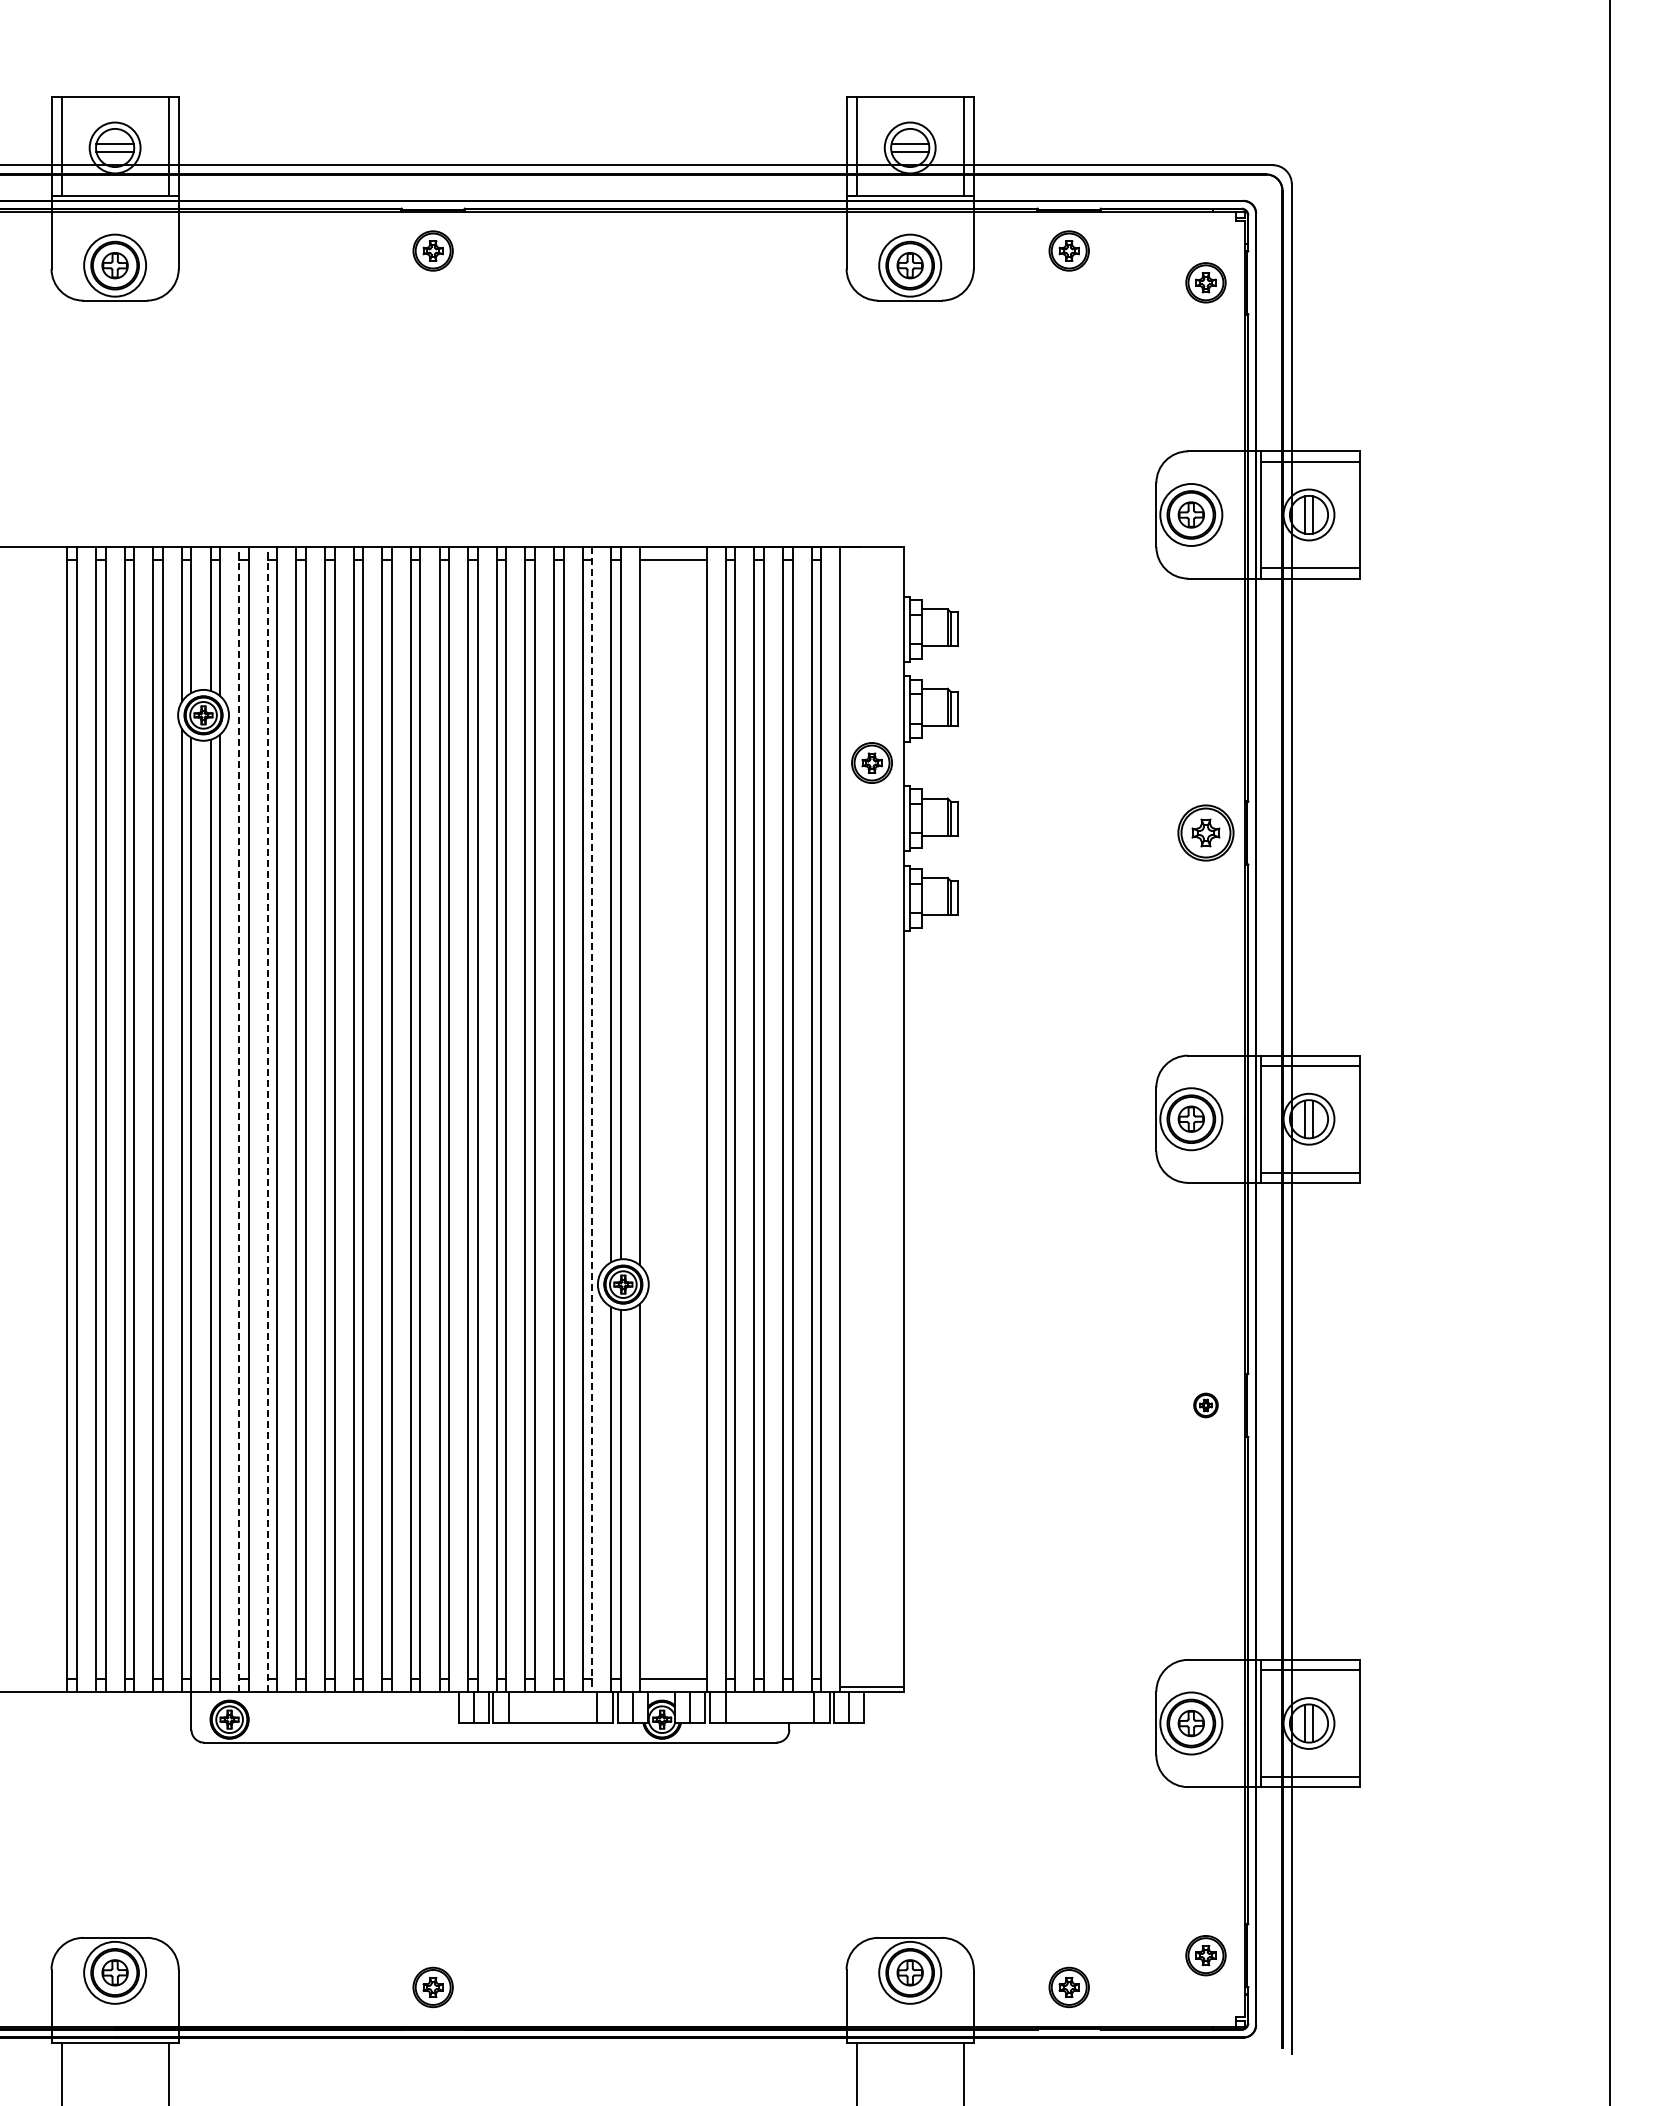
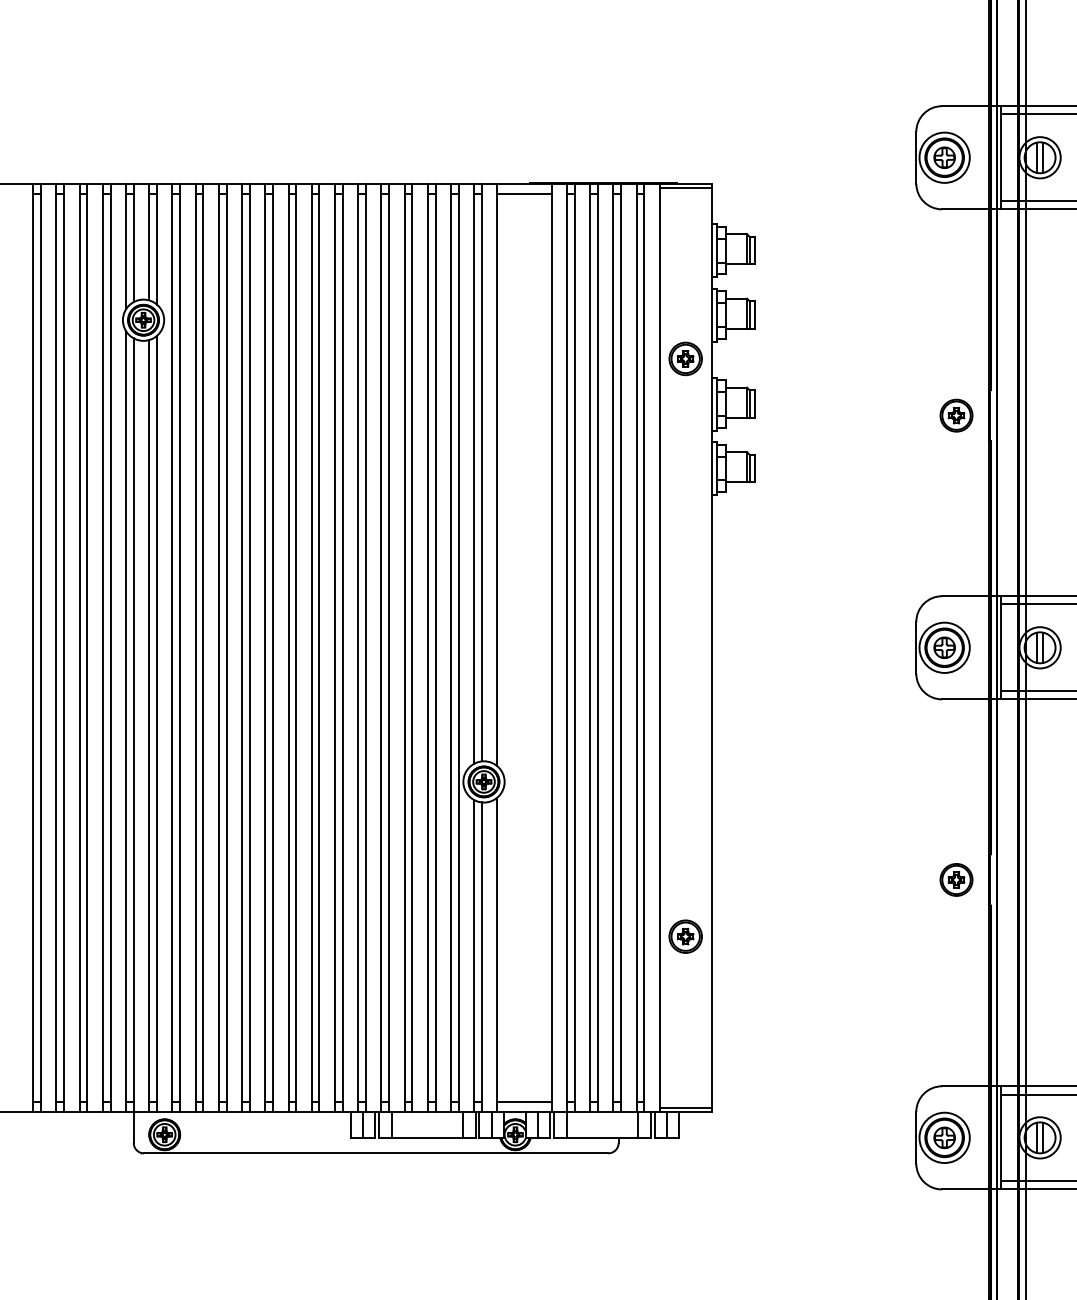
line: (871, 551) -> (685, 187), added
part: (1205, 832) -> (956, 415), size x0.71
line: (239, 1118) -> (172, 647), dashed -> solid
line: (267, 1118) -> (195, 647), dashed -> solid
line: (592, 1119) -> (458, 648), dashed -> solid
part: (1205, 1405) -> (956, 879), size x1.67
part: (871, 1475) -> (685, 936), added

